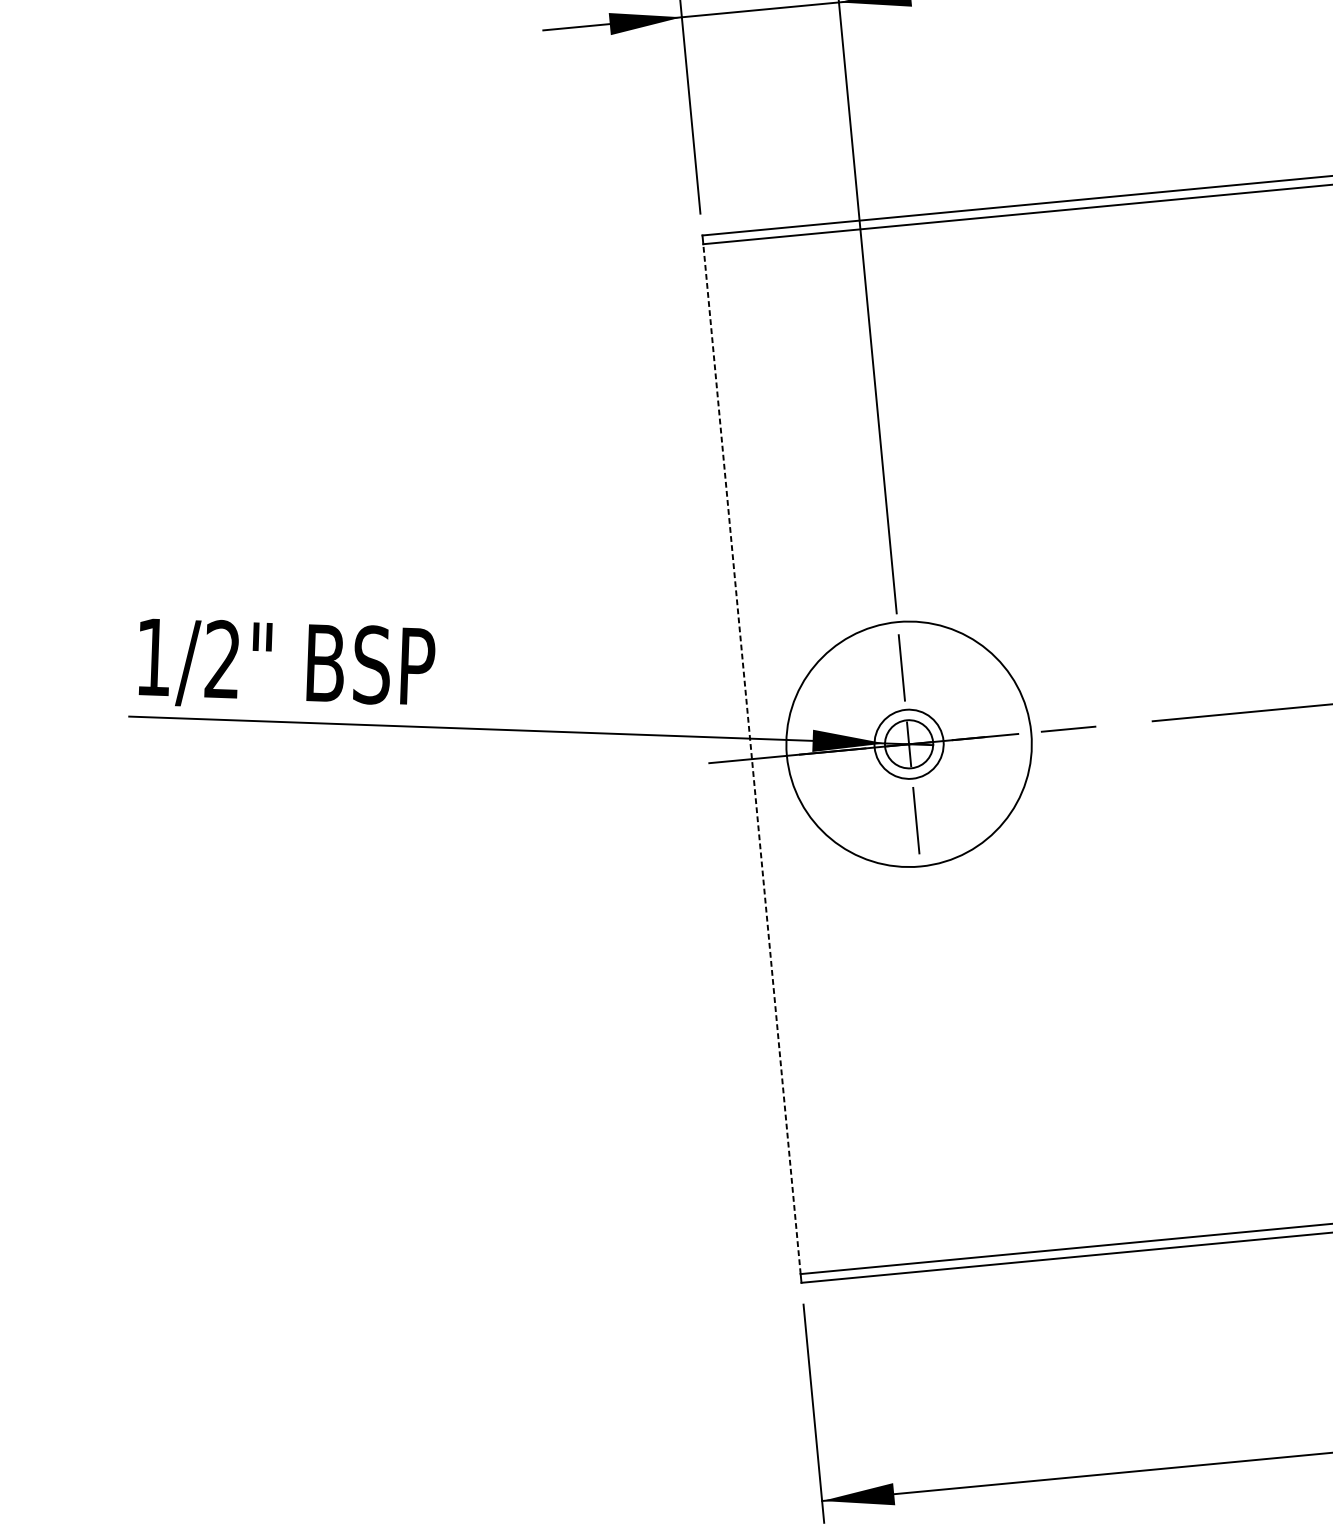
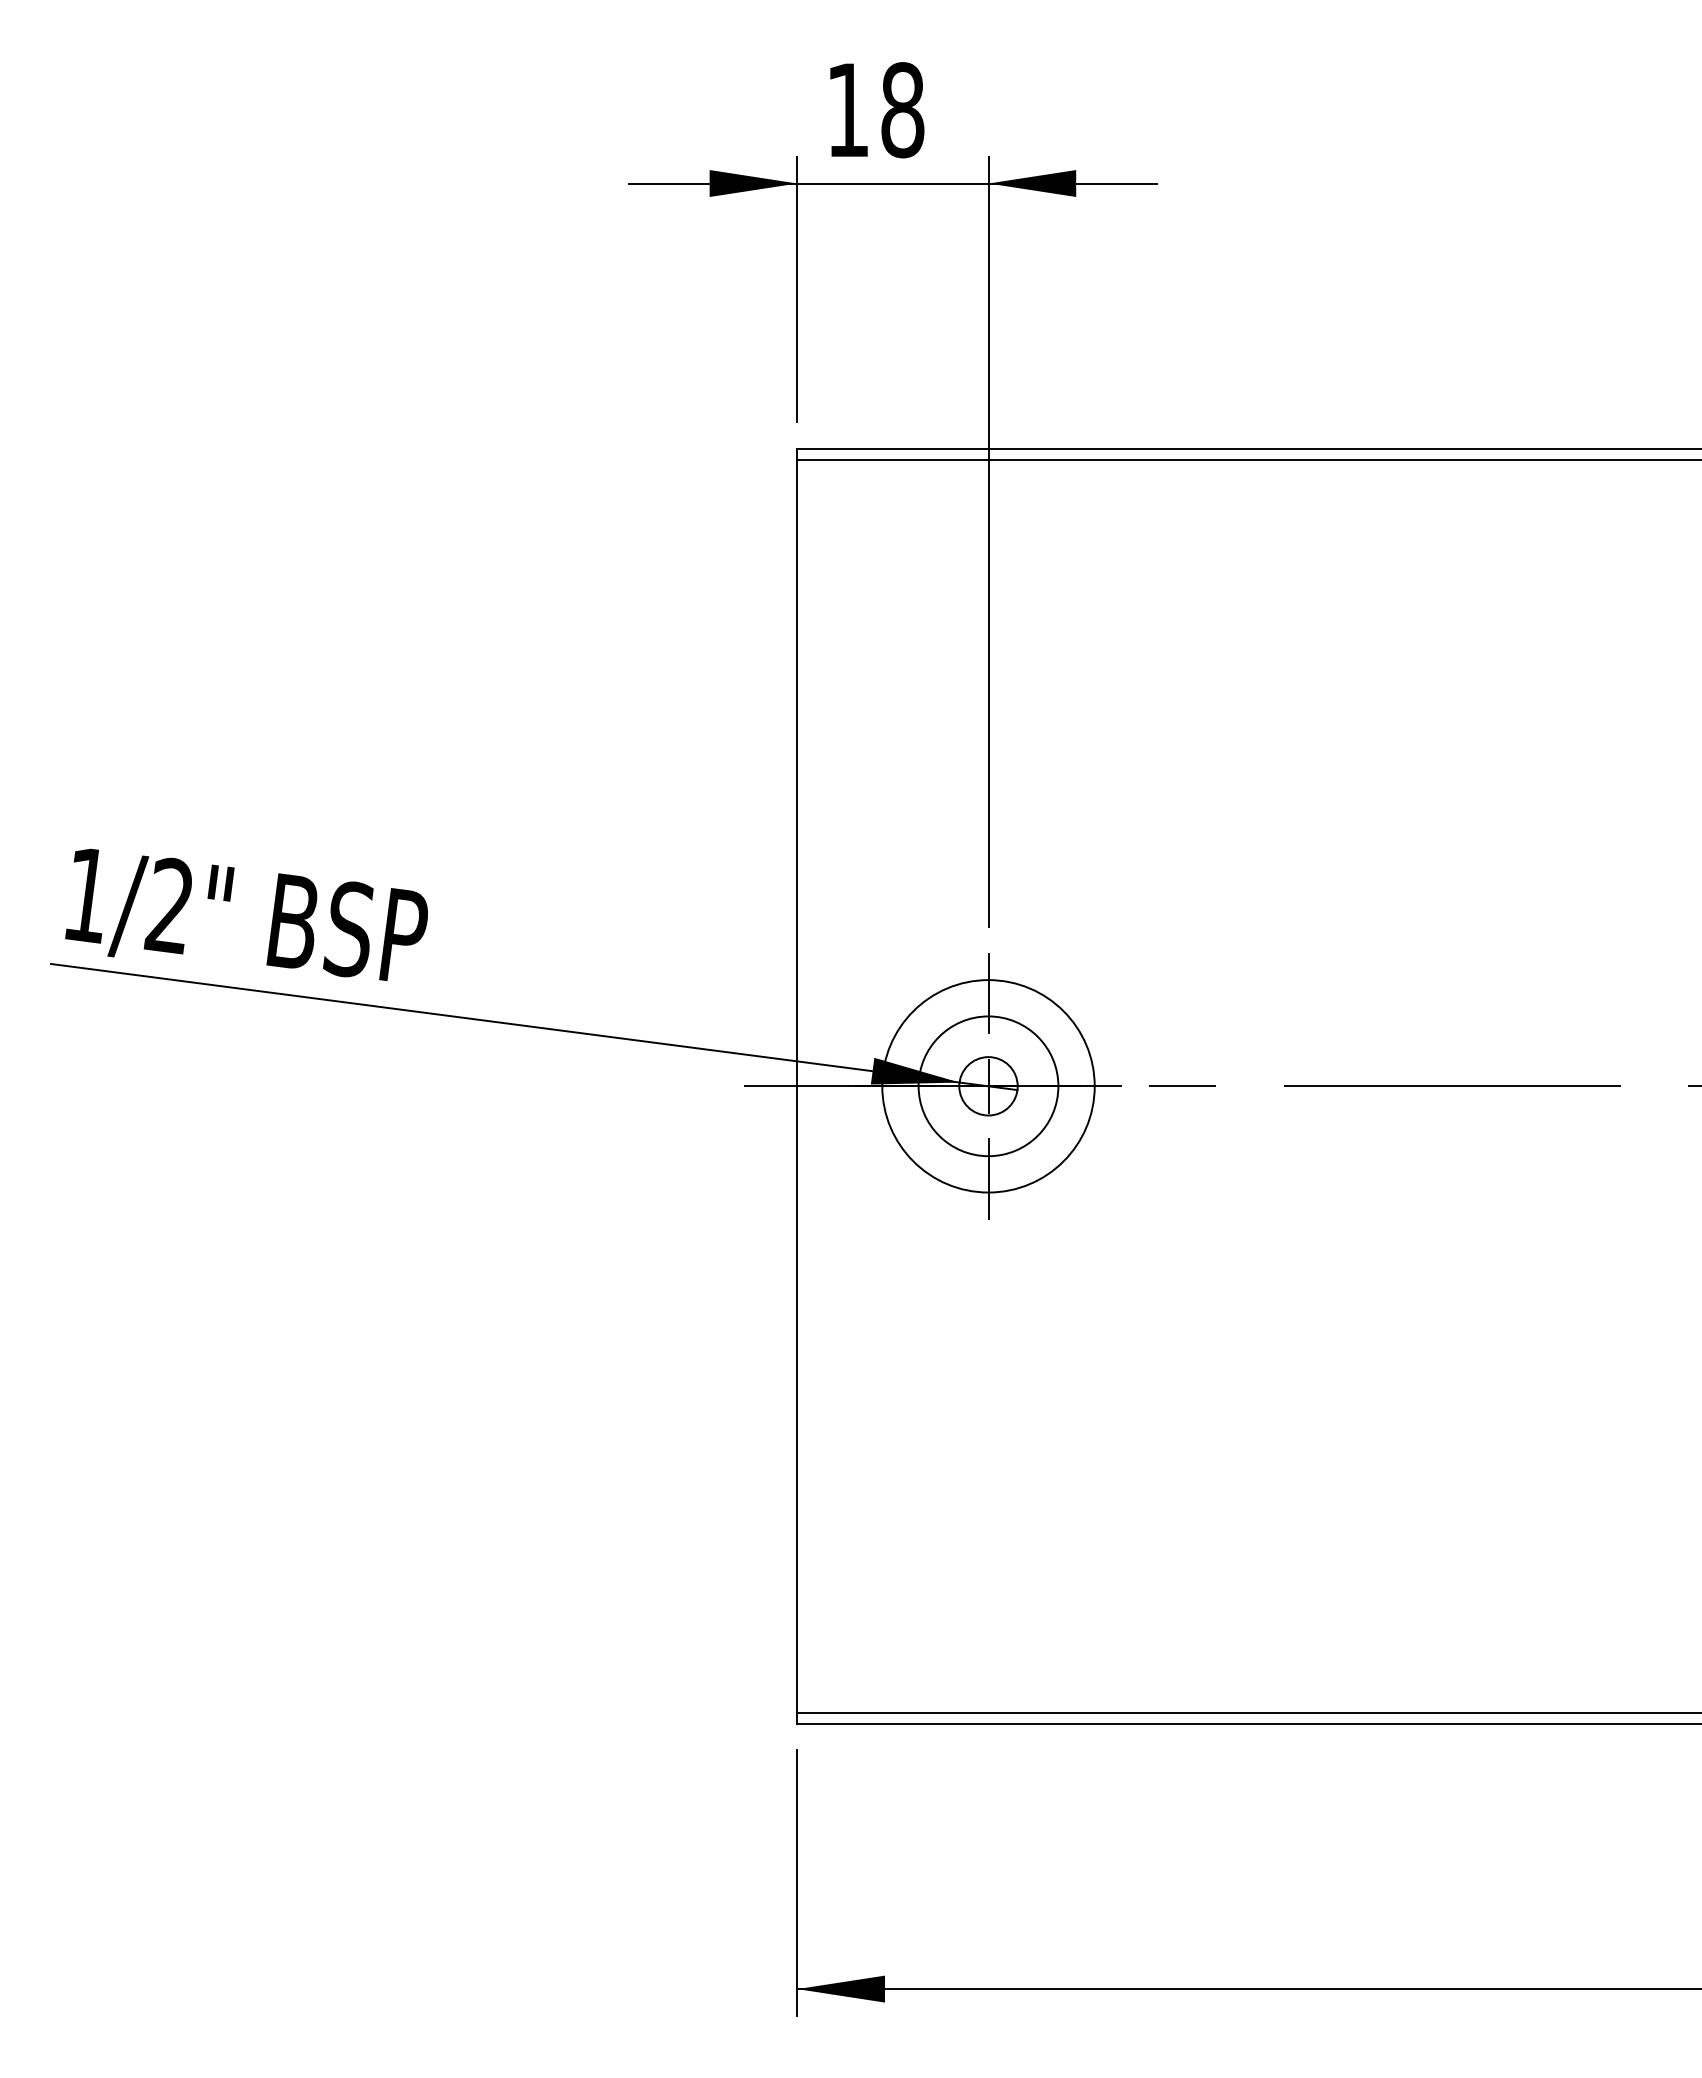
circle: (909, 744) -> (988, 1086), size x0.71
circle: (909, 744) -> (988, 1086), size x1.67
line: (752, 759) -> (797, 1086), dashed -> solid

